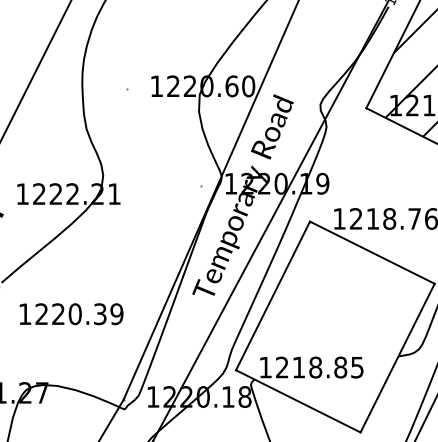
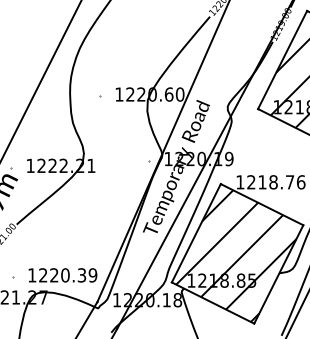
text: (70, 314) -> (62, 275), moved
hatch: (333, 329) -> (236, 255), added

